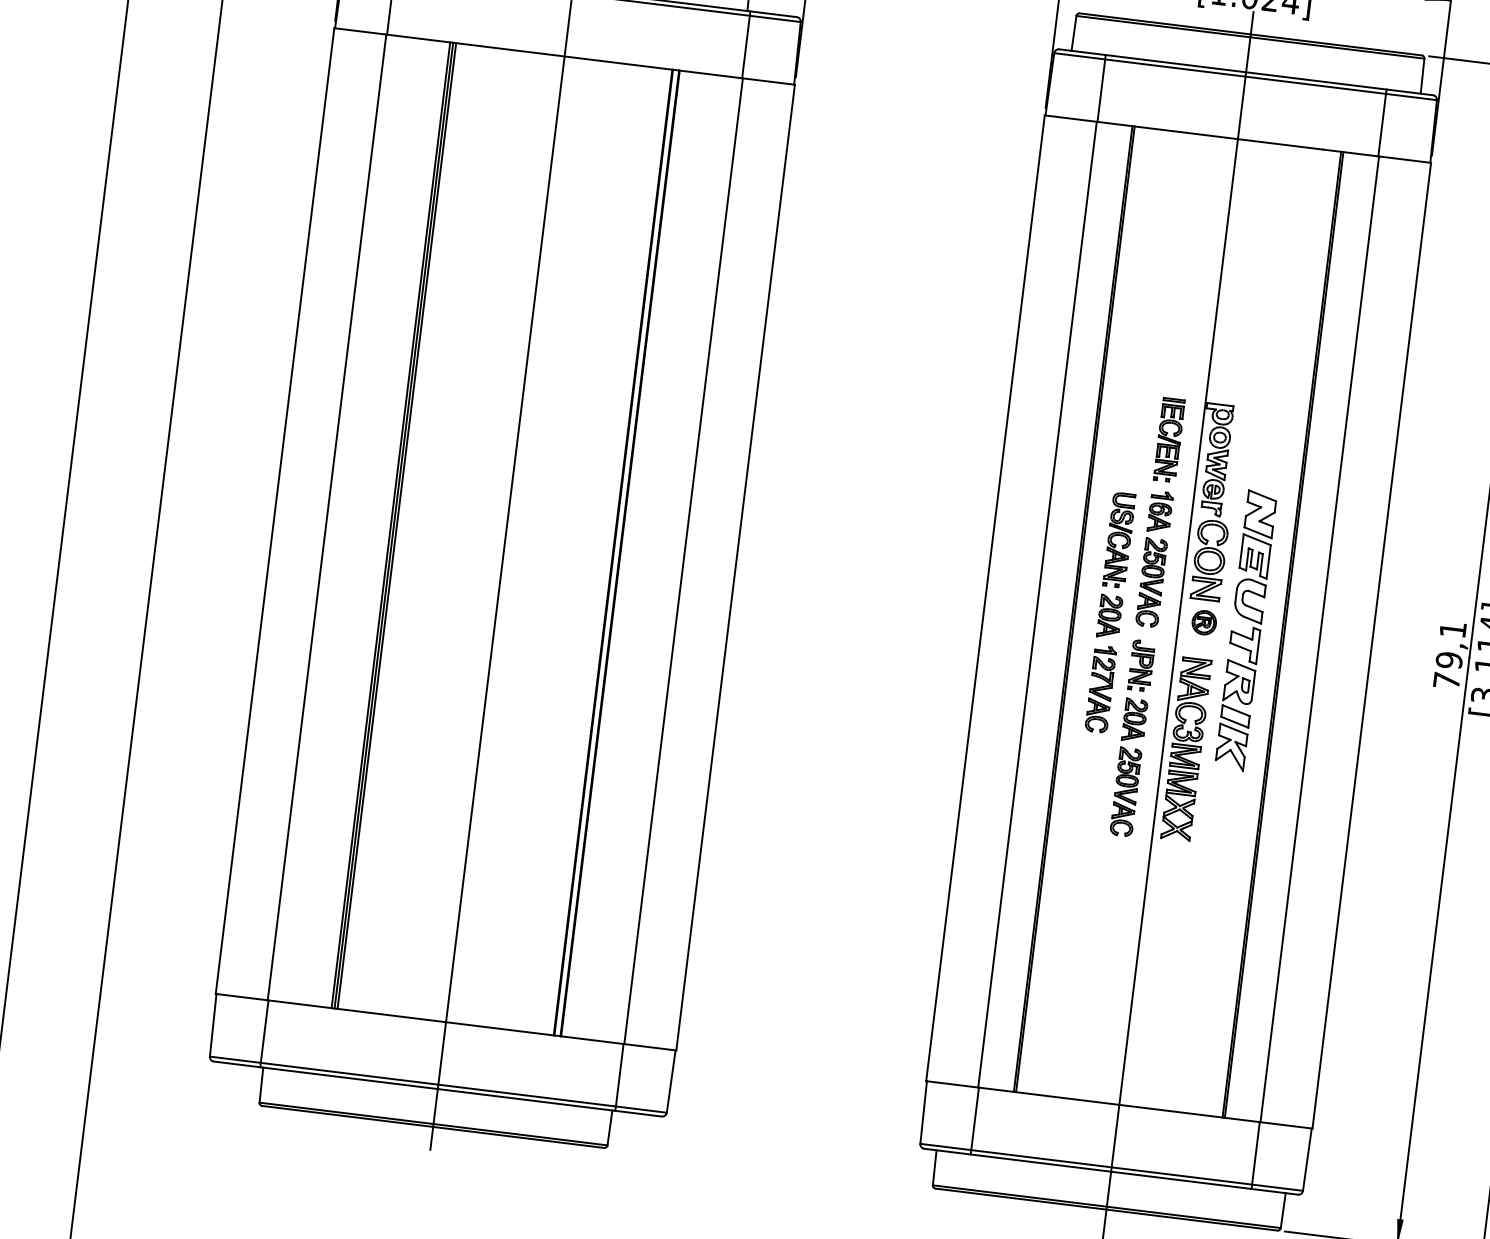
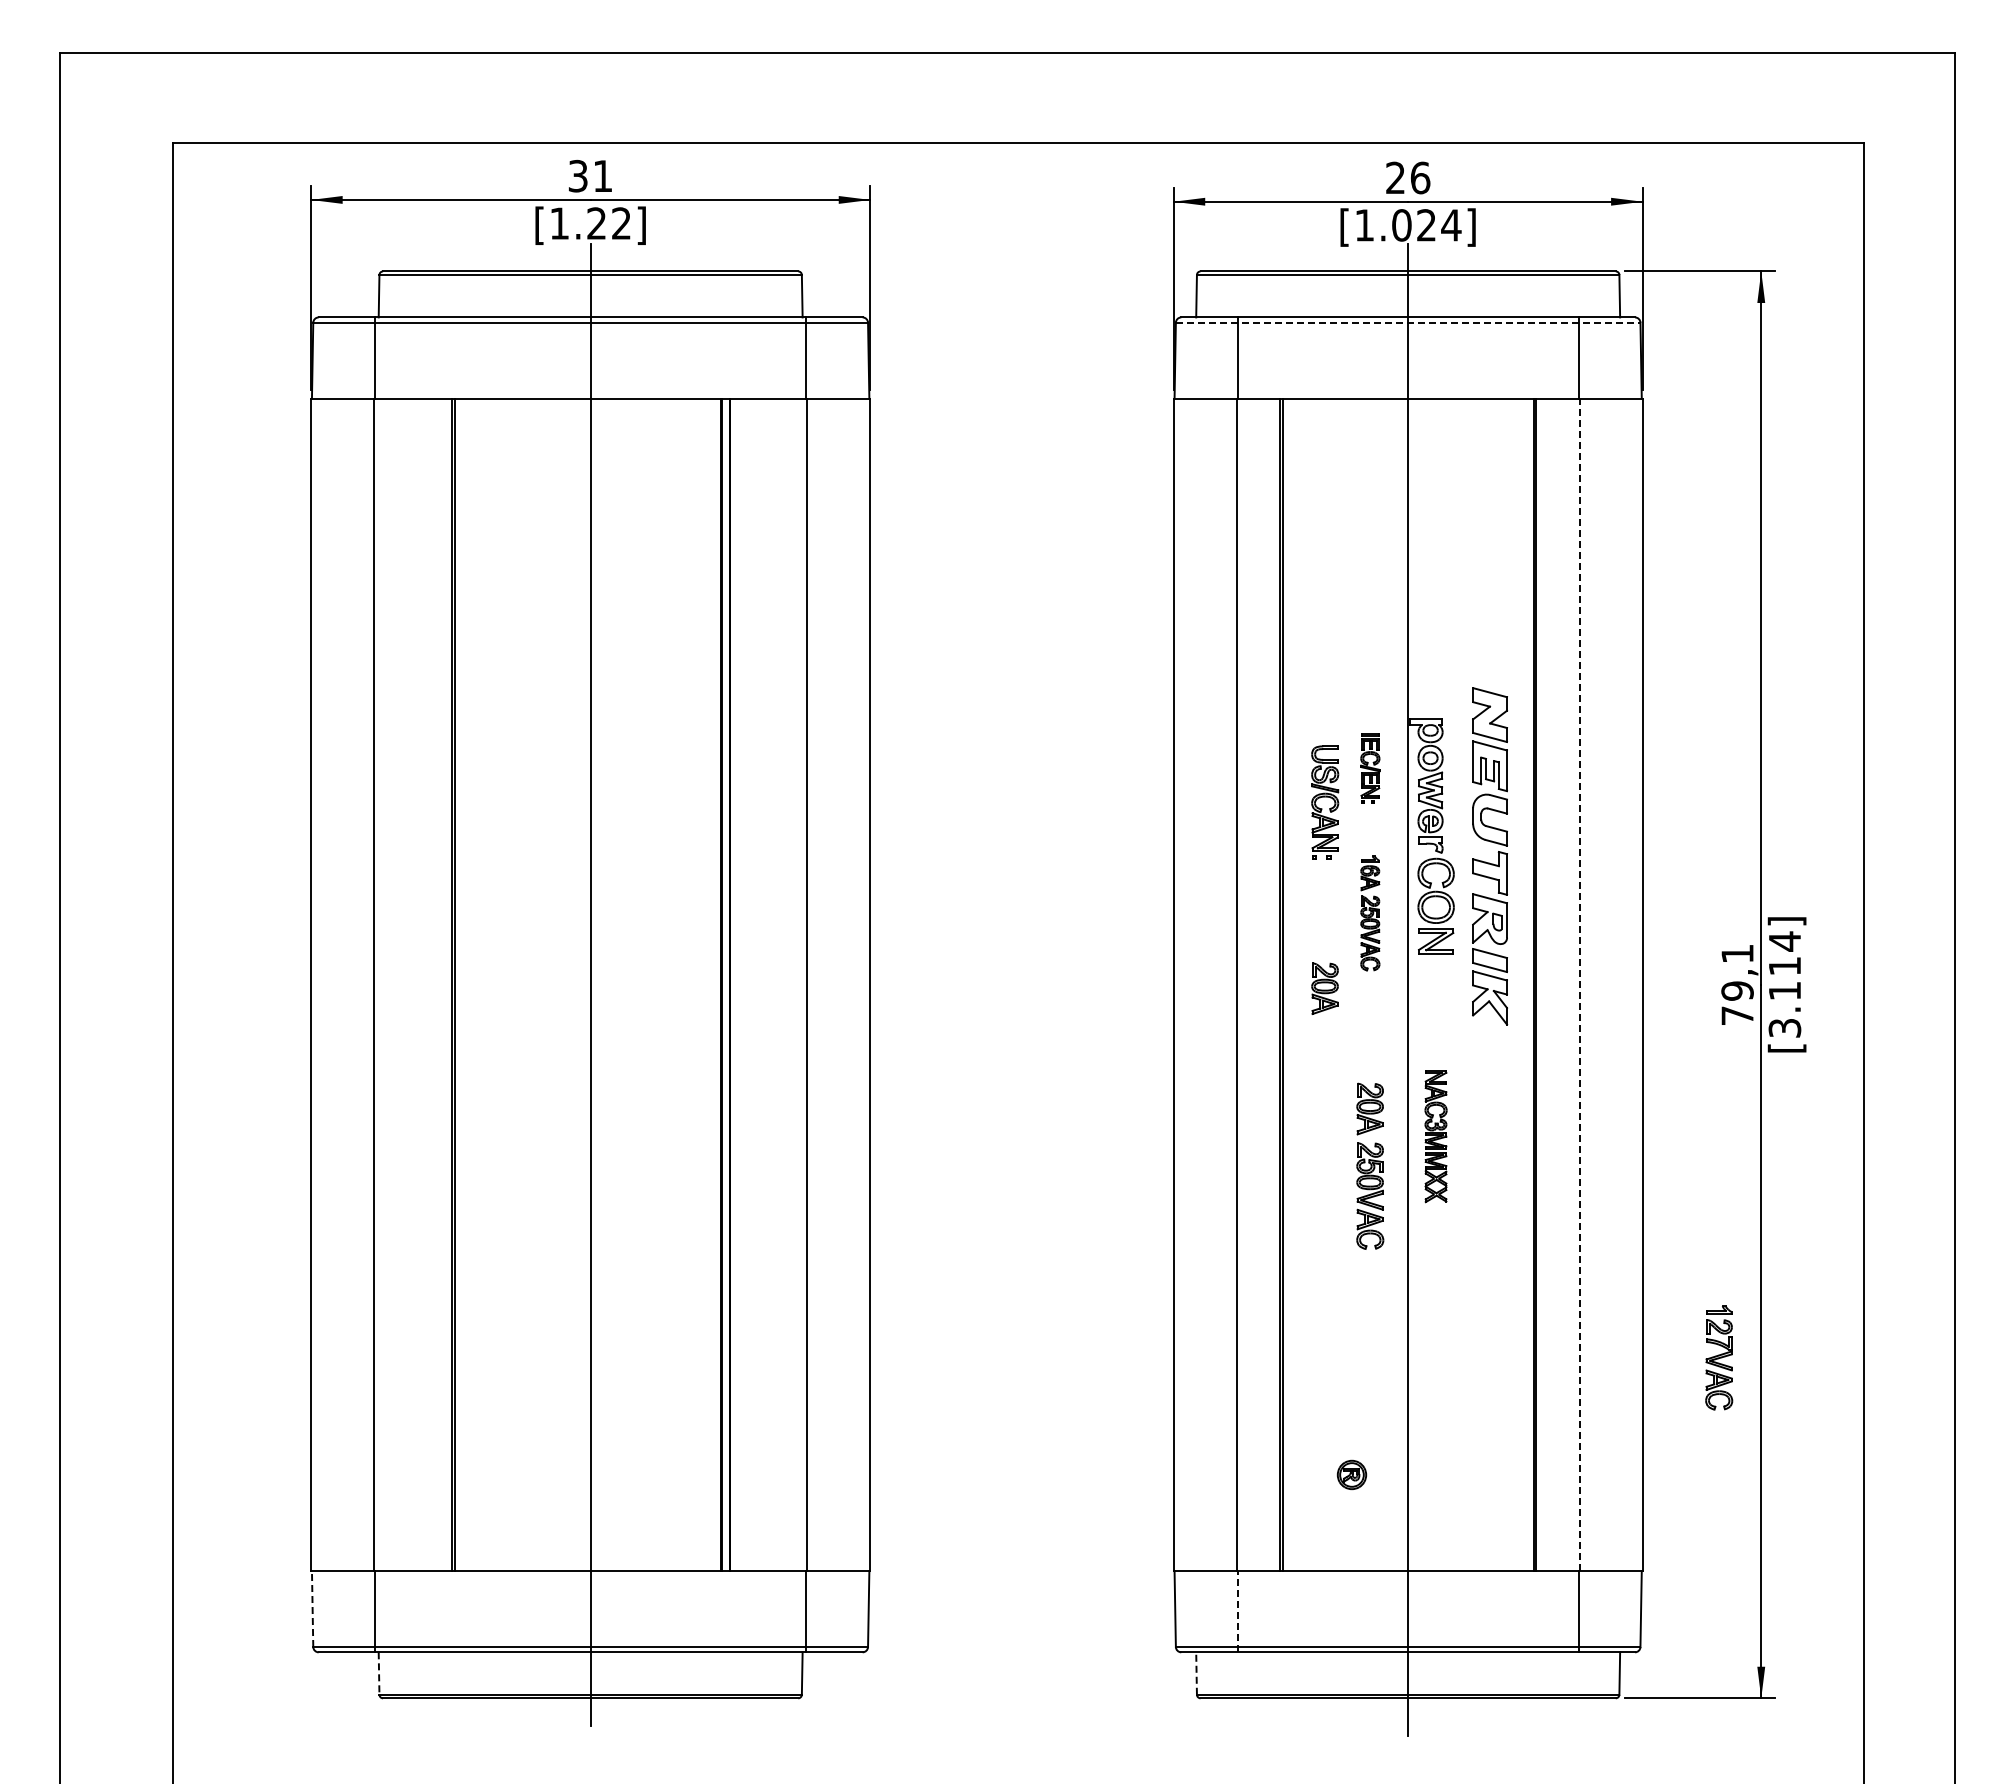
line: (1245, 76) -> (1408, 322), solid -> dashed
part: (1169, 439) -> (1370, 768), size x0.7
line: (396, 525) -> (458, 984), removed
part: (1119, 540) -> (1325, 802), moved
part: (1154, 559) -> (1370, 913), size x0.7
part: (1203, 622) -> (1351, 1474), moved
part: (1244, 635) -> (1489, 862), moved
line: (1319, 639) -> (1579, 984), solid -> dashed
part: (1140, 665) -> (1369, 1042), removed
part: (1101, 689) -> (1719, 1357), moved
part: (1185, 749) -> (1435, 1136), size x0.6
line: (213, 1025) -> (312, 1609), solid -> dashed
line: (261, 1085) -> (379, 1674), solid -> dashed
line: (974, 1120) -> (1237, 1611), solid -> dashed
line: (934, 1167) -> (1196, 1673), solid -> dashed

